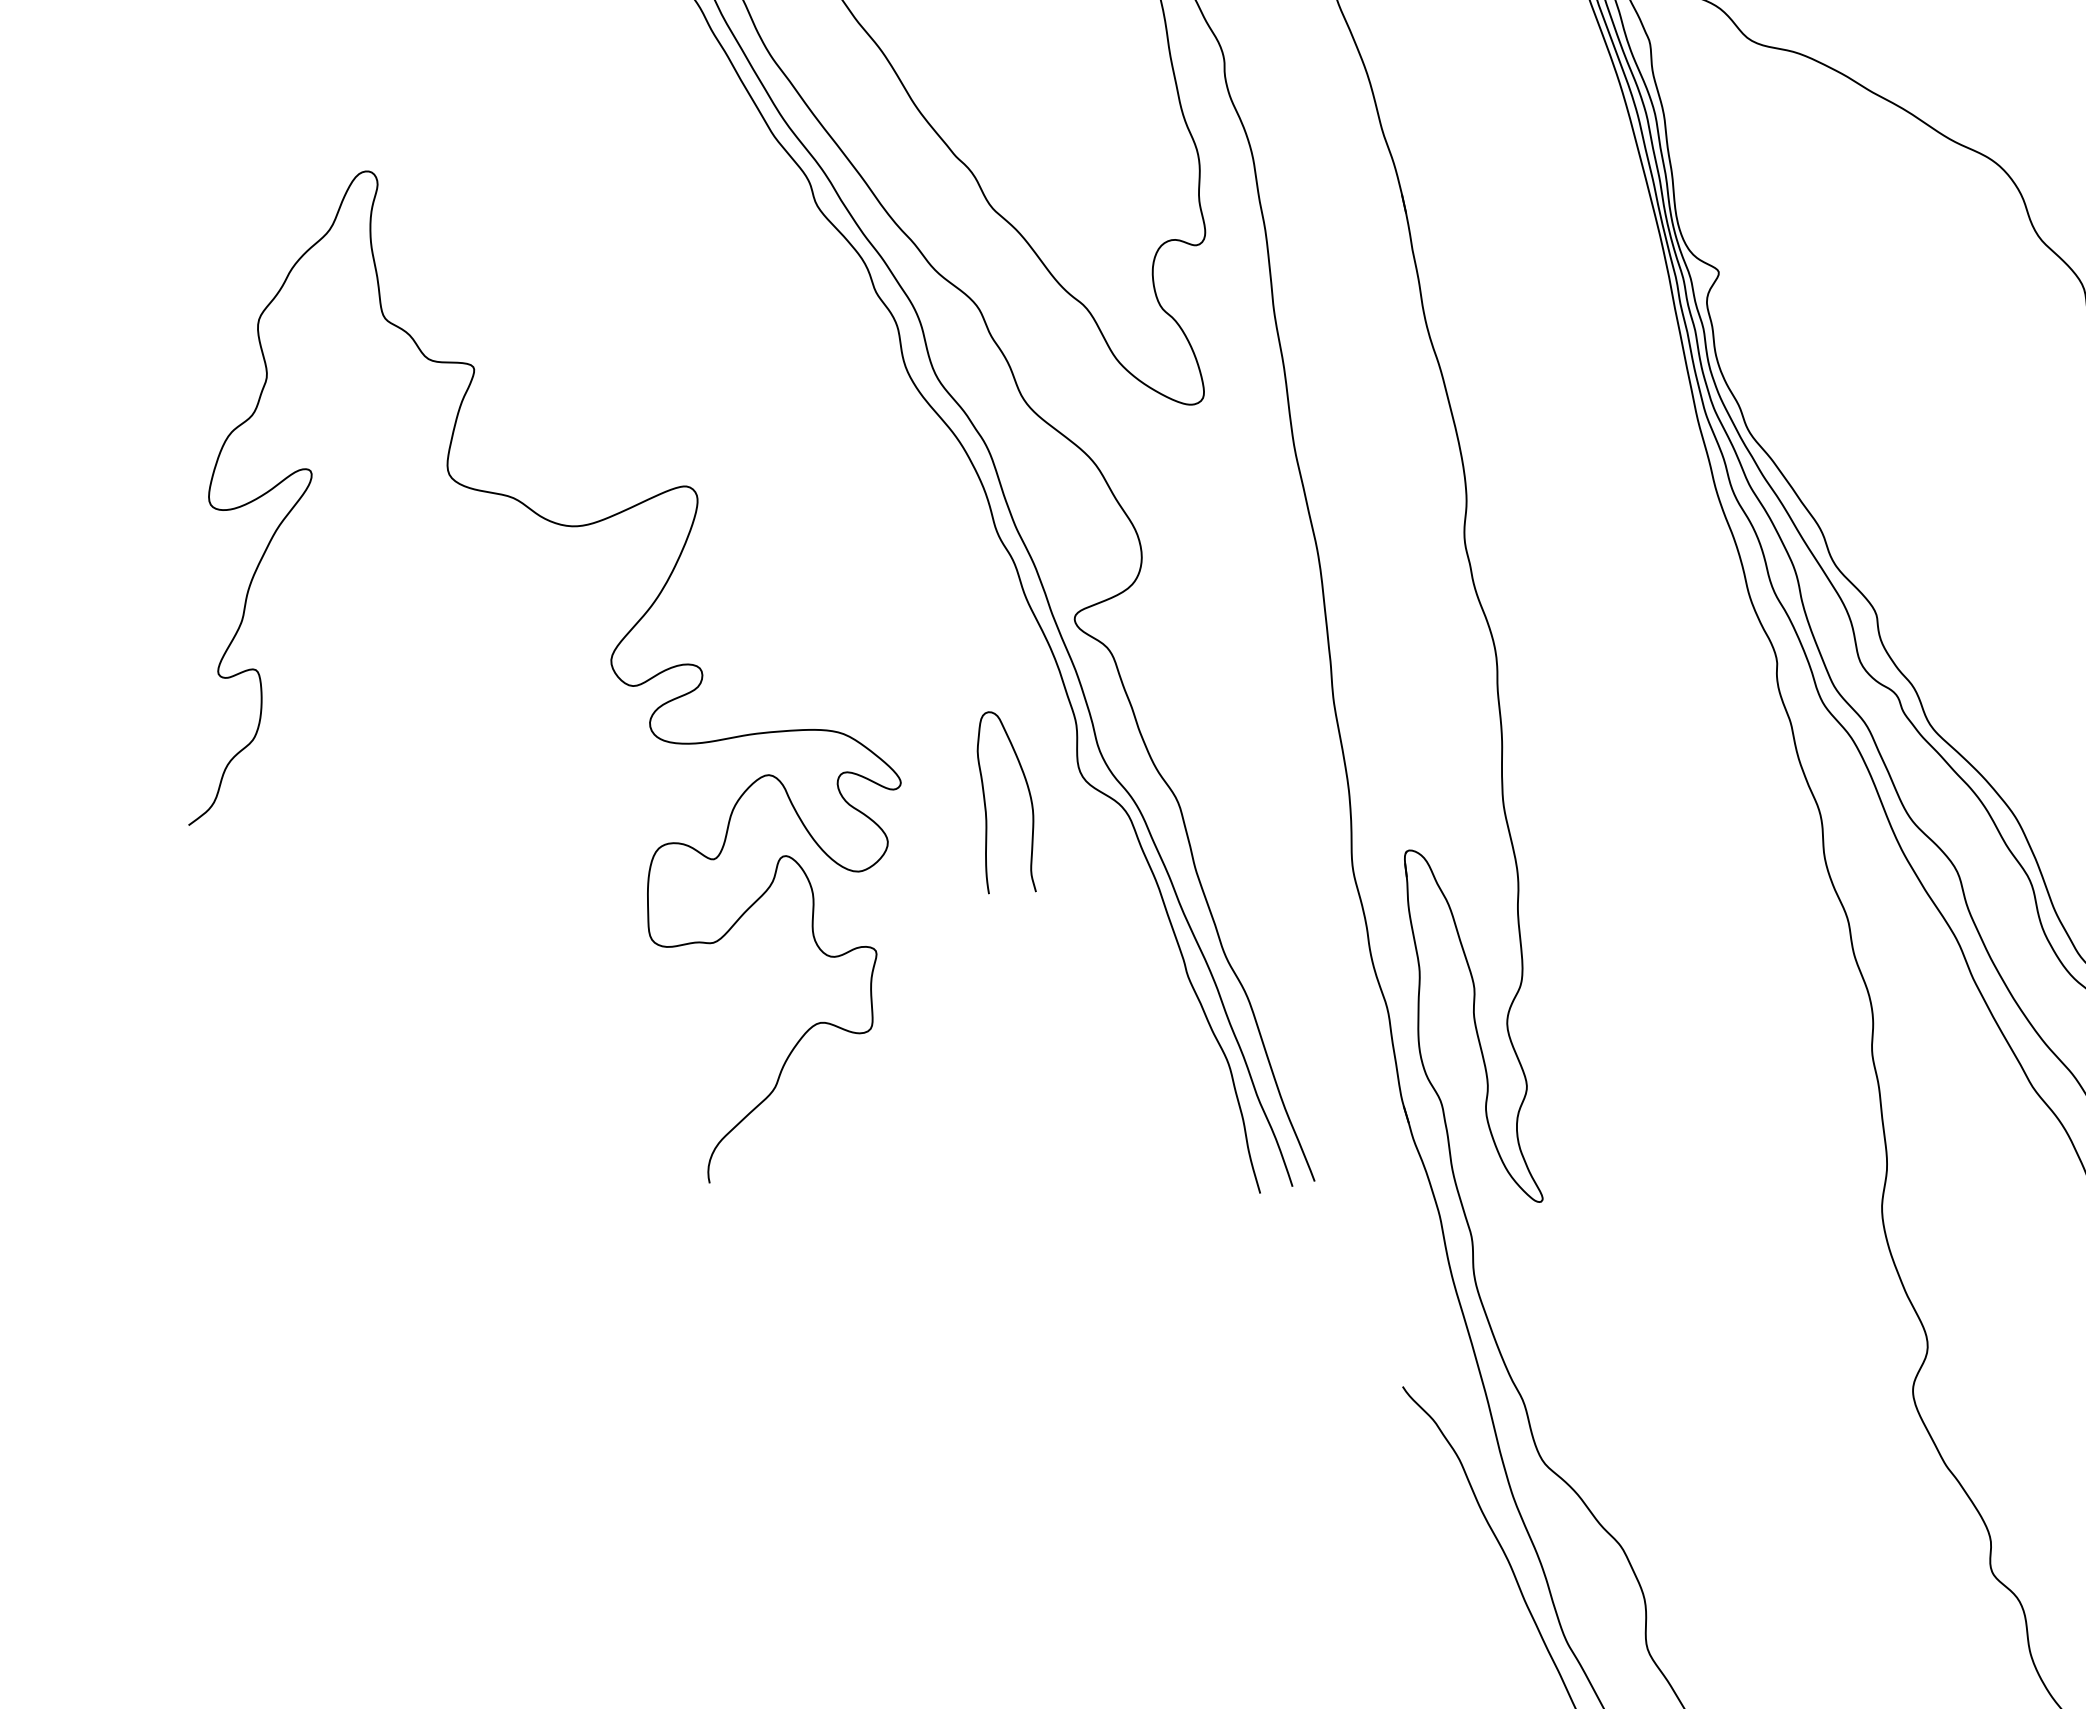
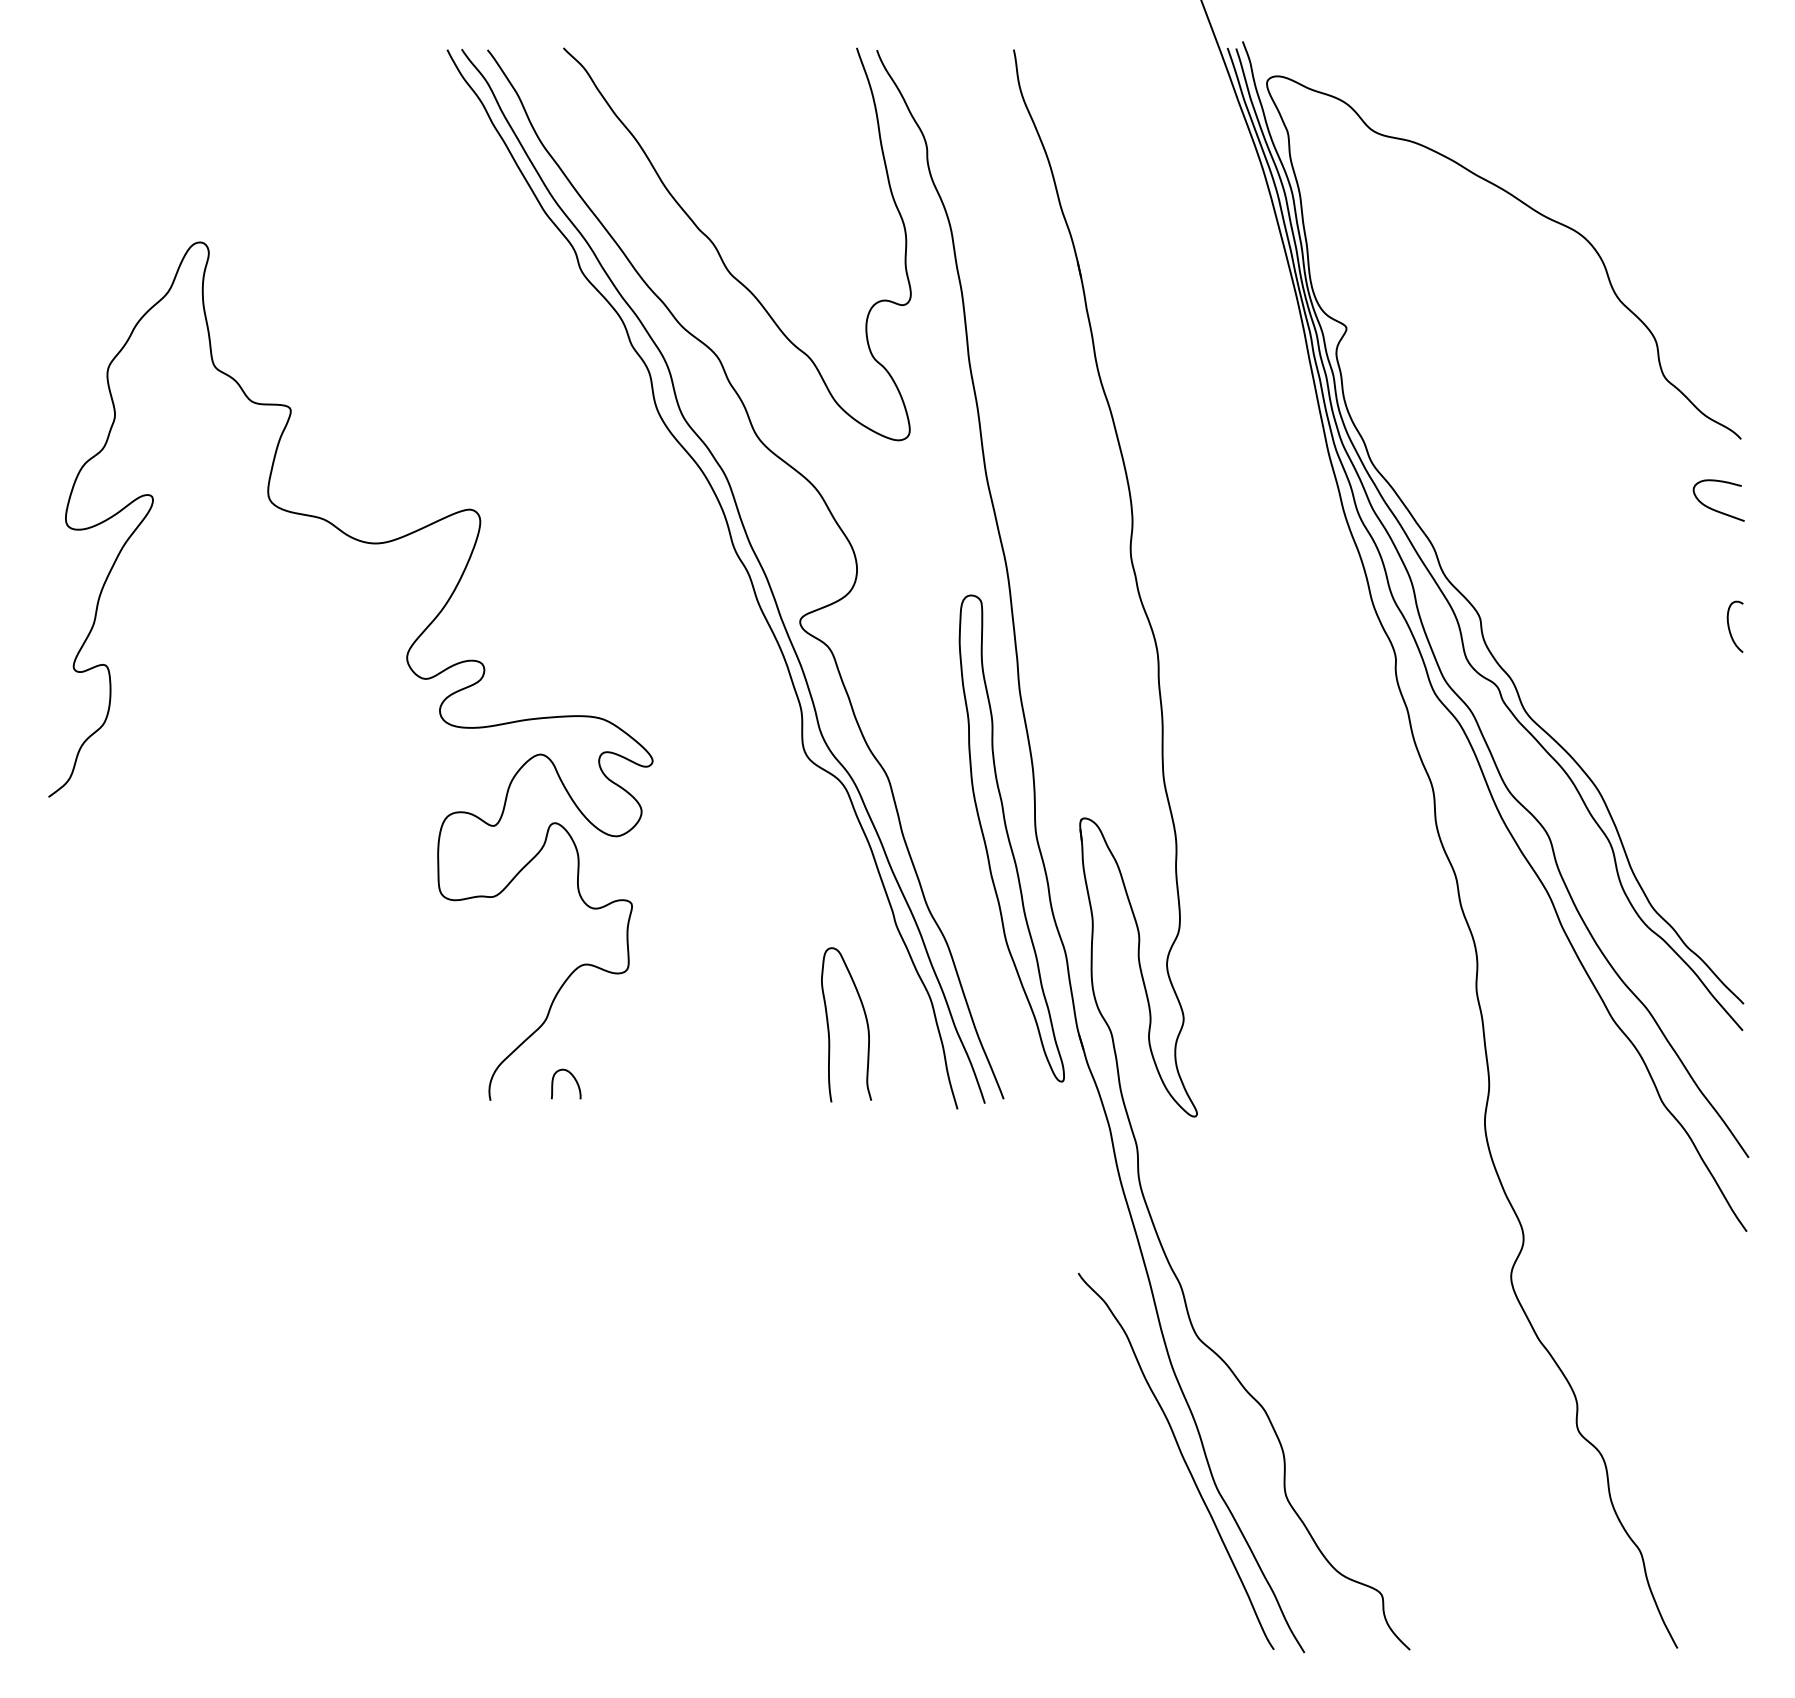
curve: (986, 805) -> (829, 1027), moved
part: (1323, 874) -> (1011, 838), added
curve: (807, 1157) -> (573, 1078), added

